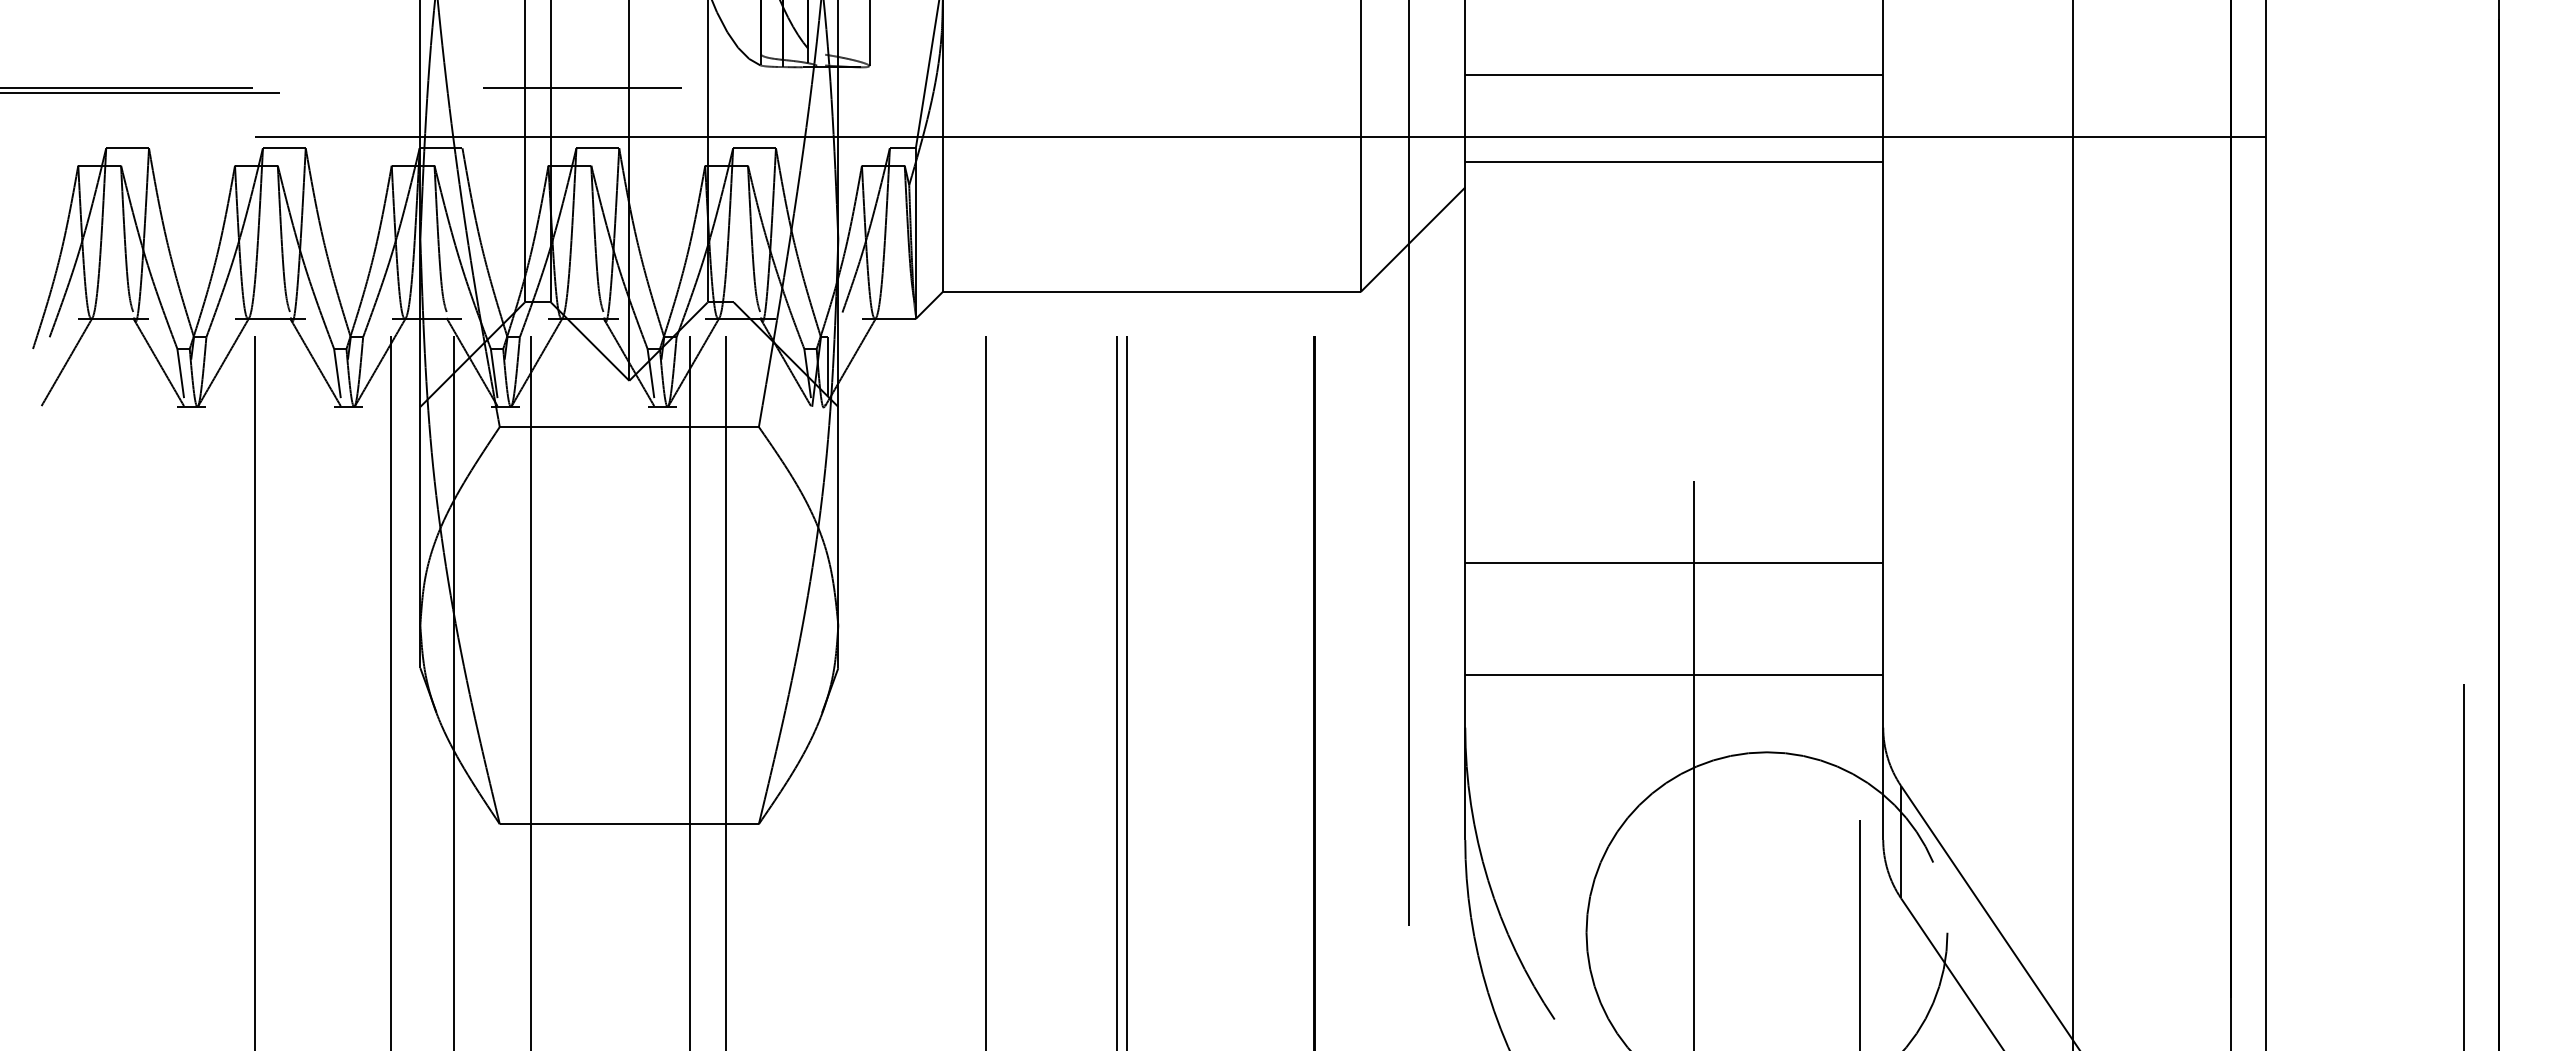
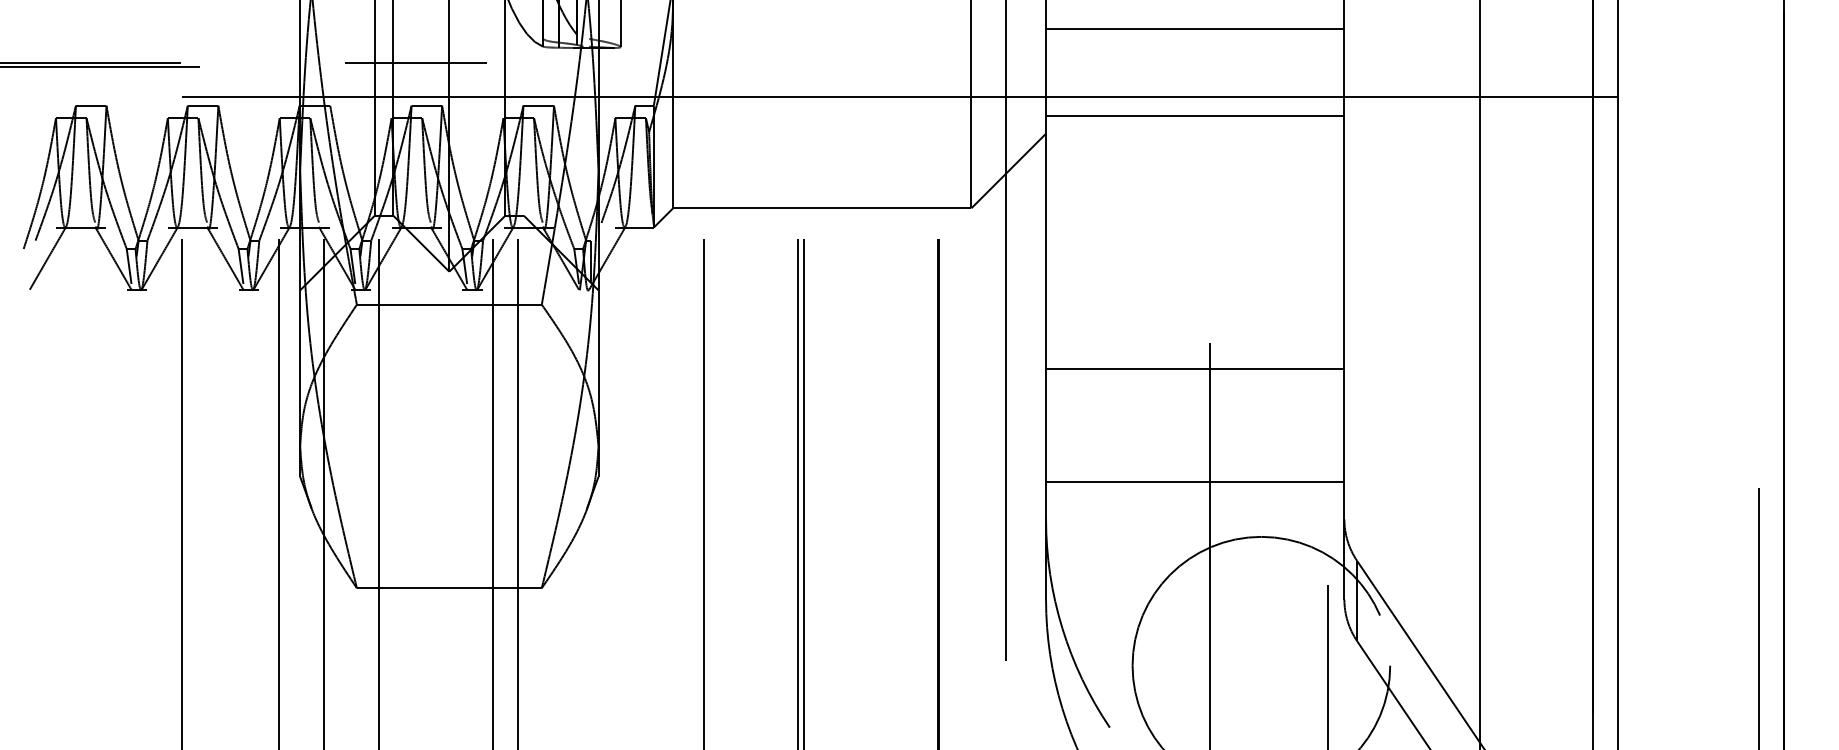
line: (1674, 75) -> (1195, 29), moved
line: (1674, 562) -> (1195, 368), moved

